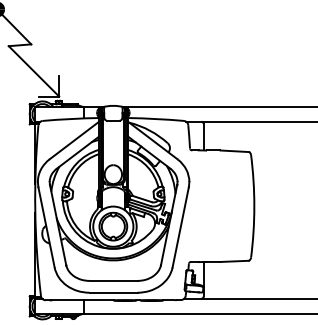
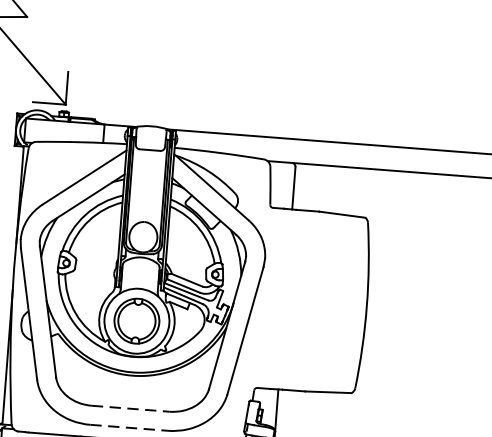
line: (114, 280) -> (132, 408), solid -> dashed
line: (114, 292) -> (130, 427), solid -> dashed

